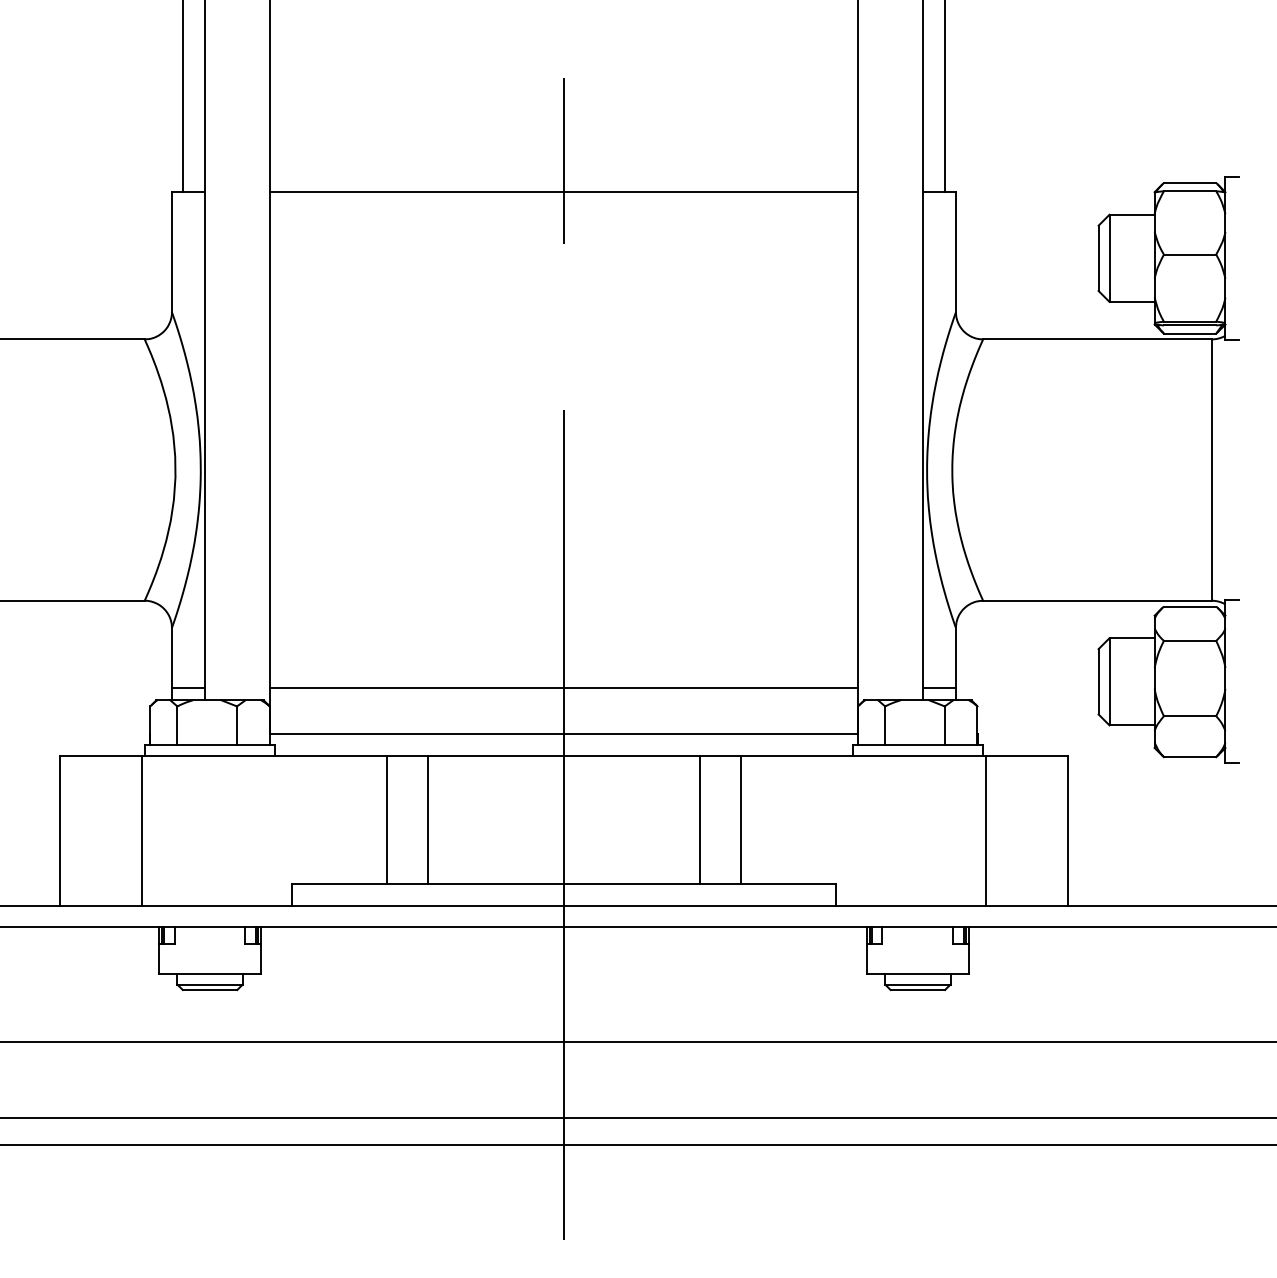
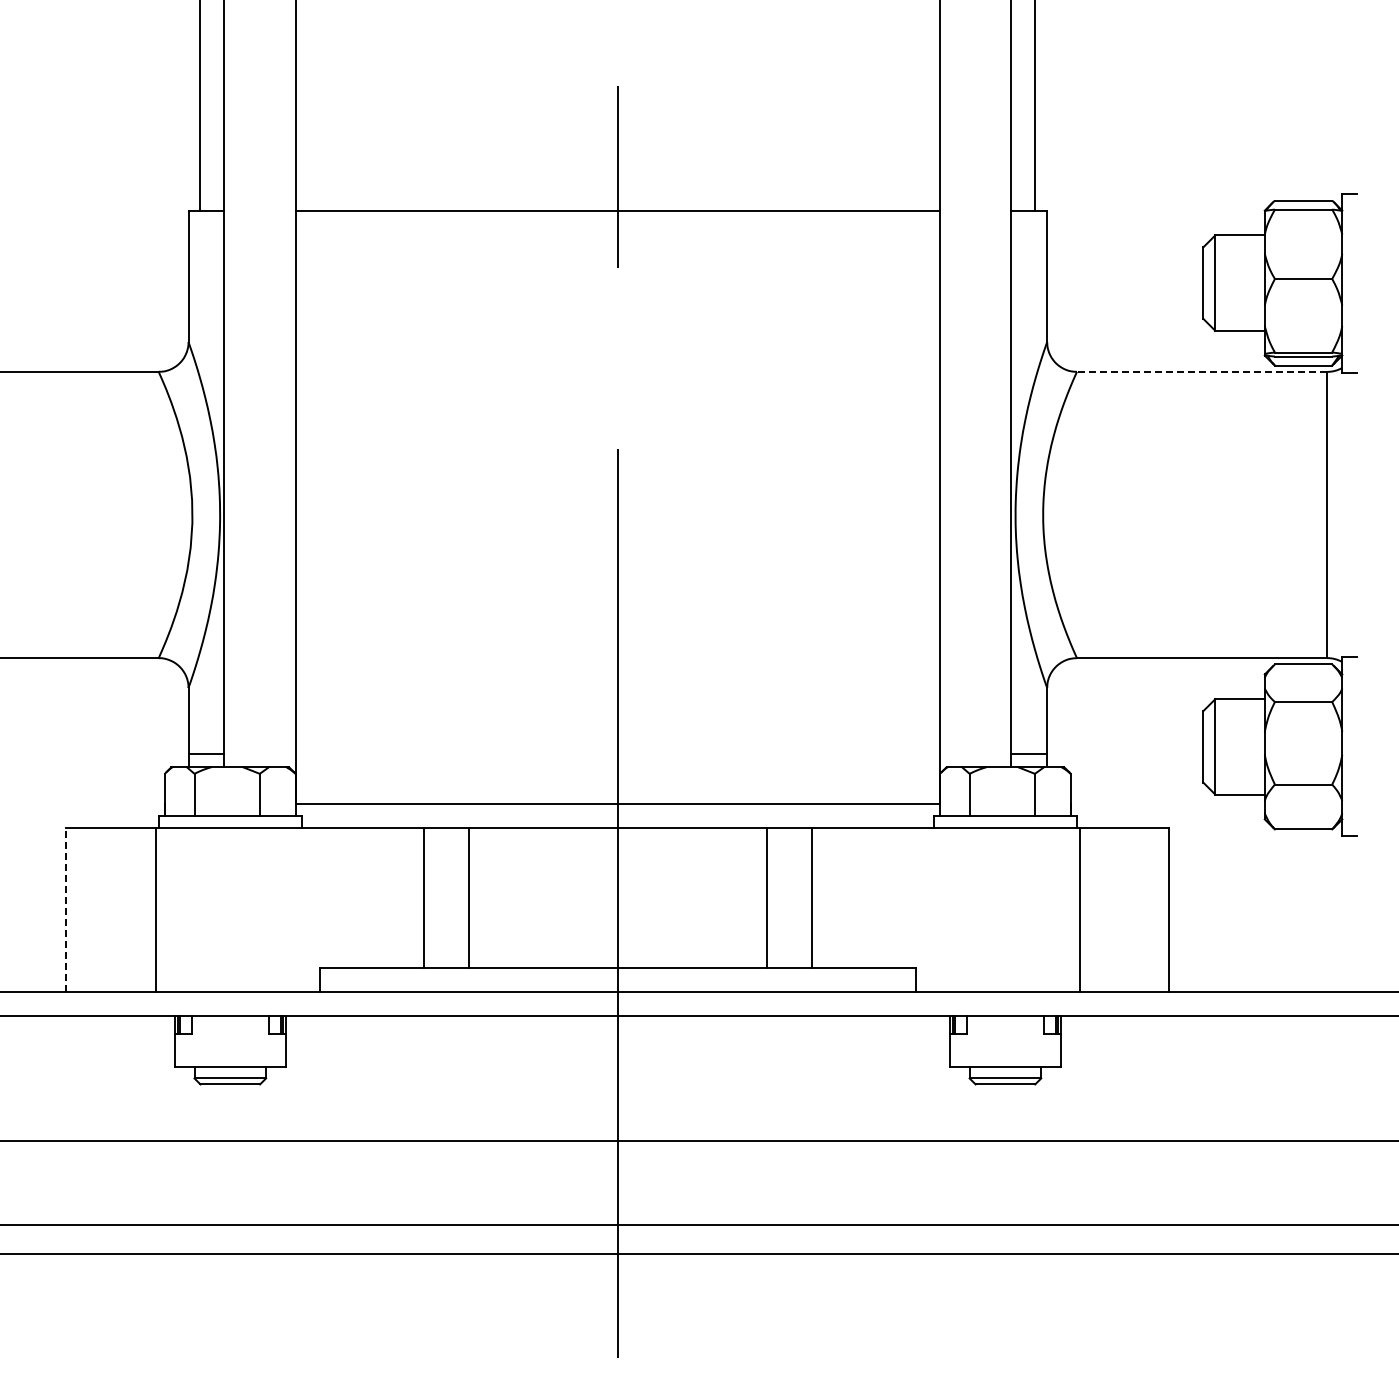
line: (1096, 339) -> (1201, 371), solid -> dashed
line: (563, 687) -> (617, 753), removed
line: (60, 831) -> (66, 910), solid -> dashed

